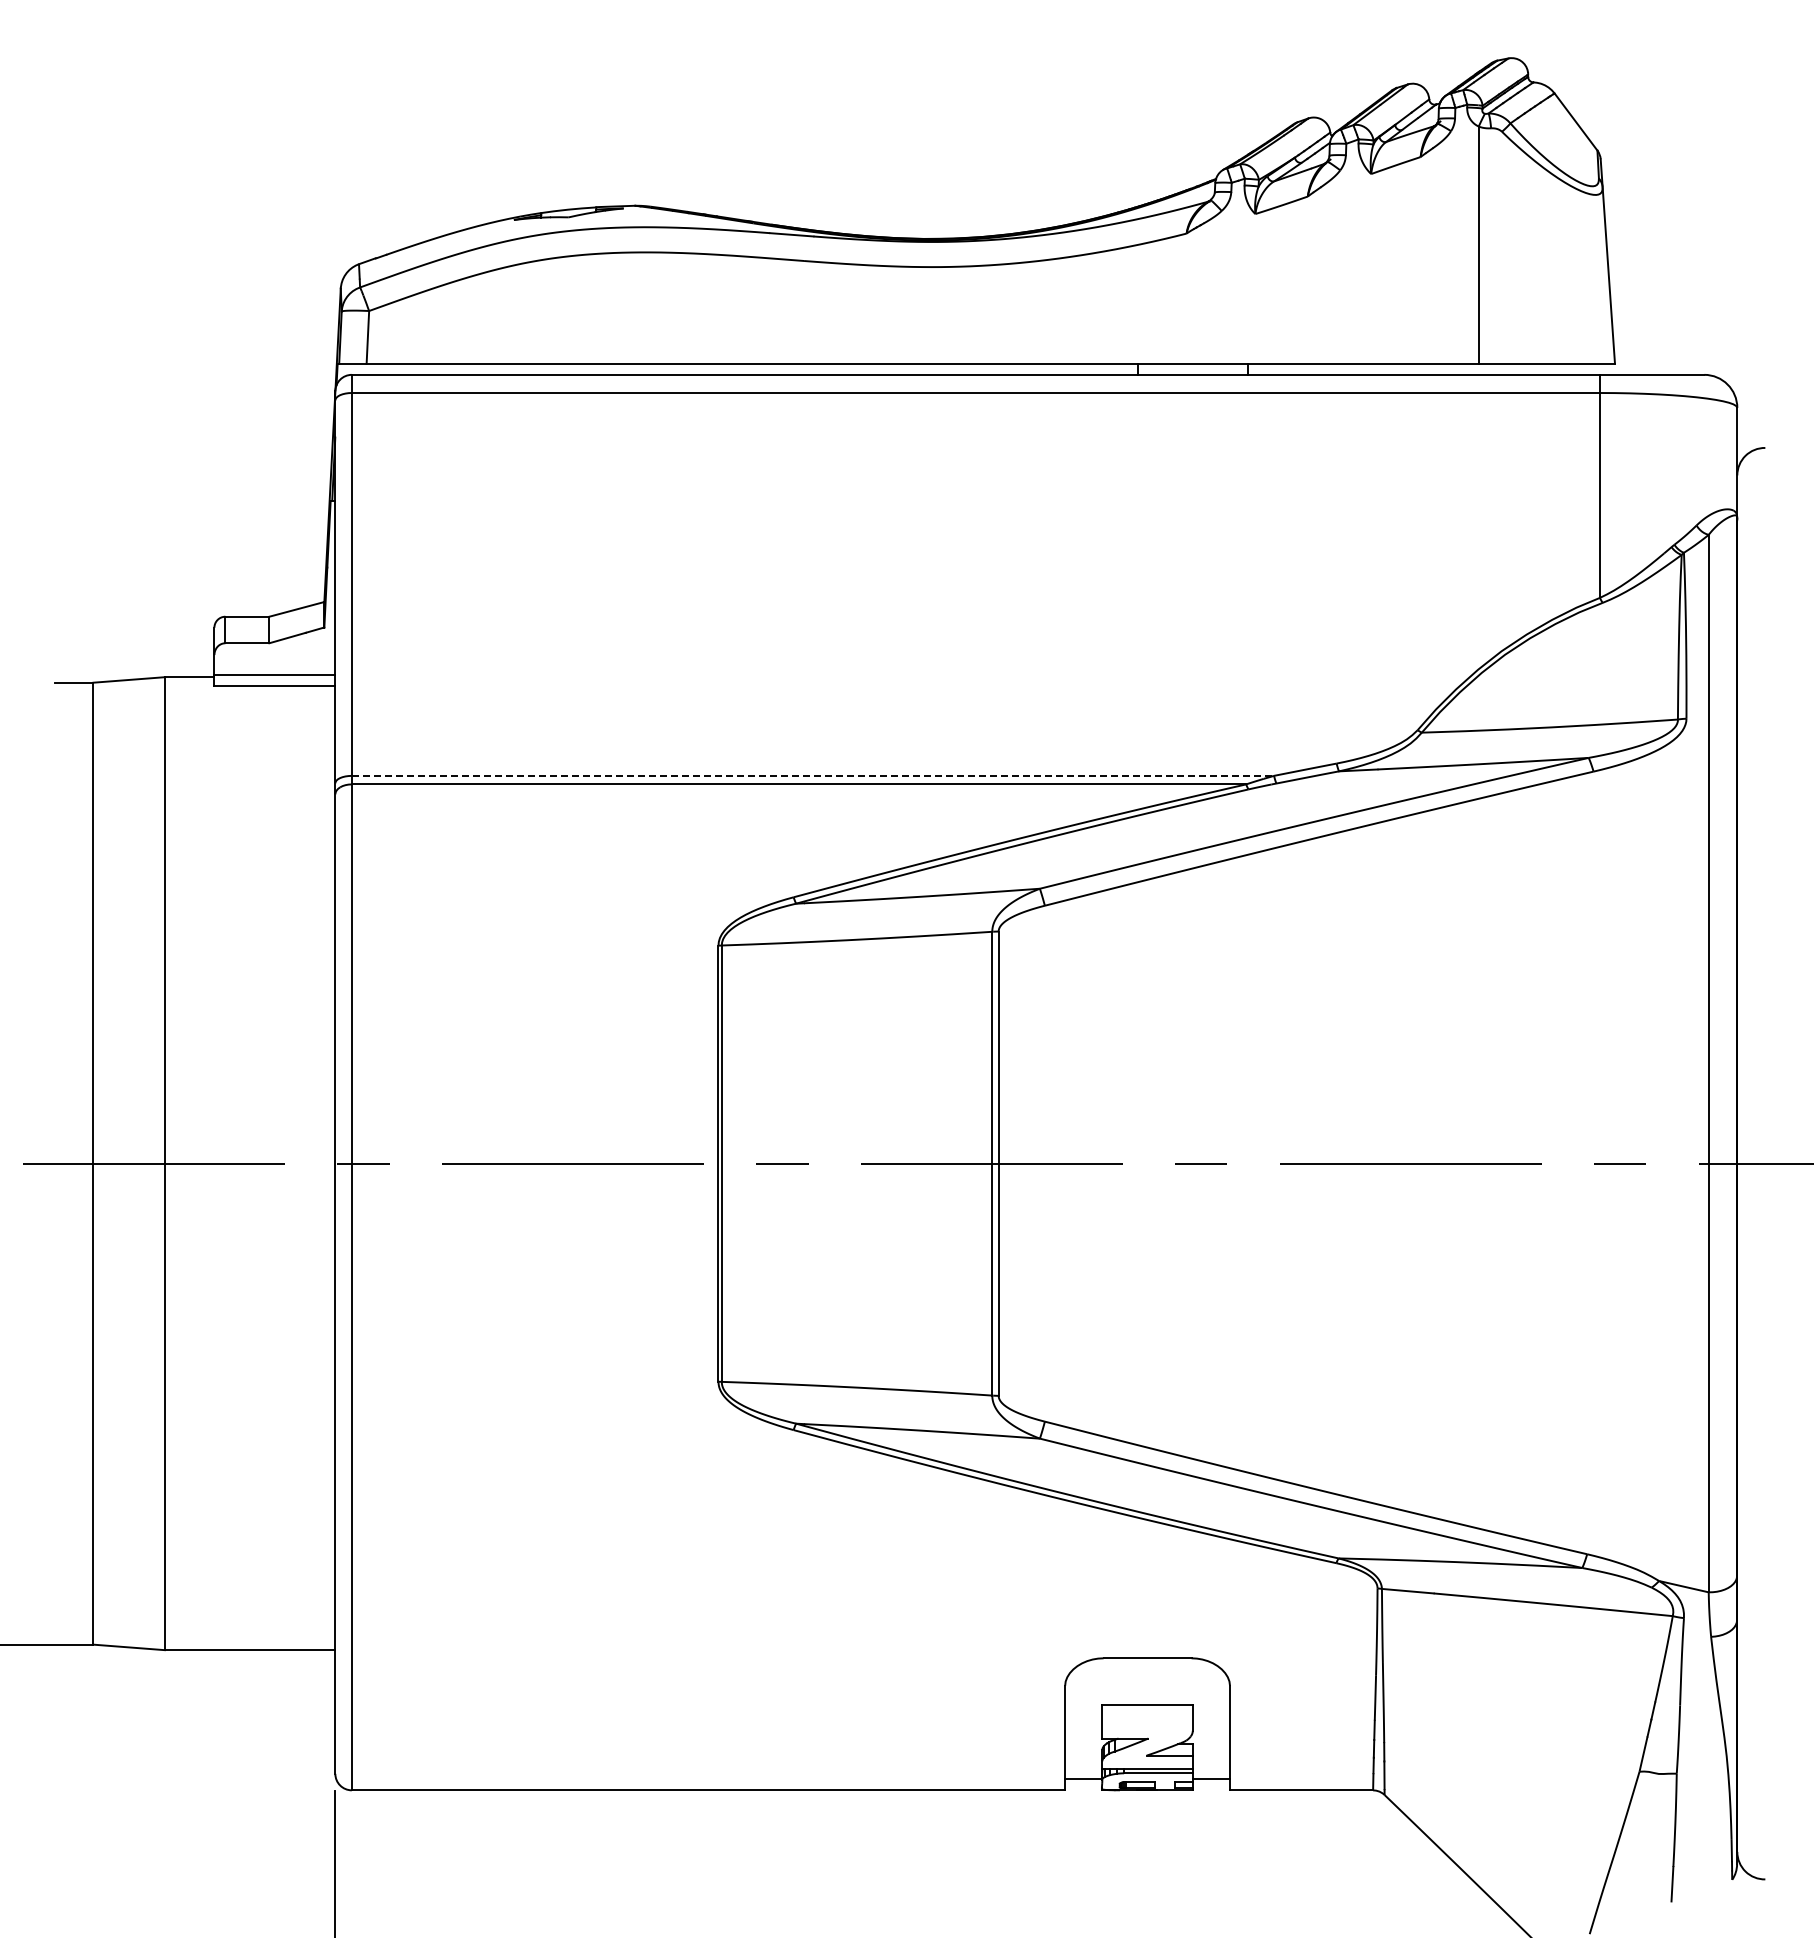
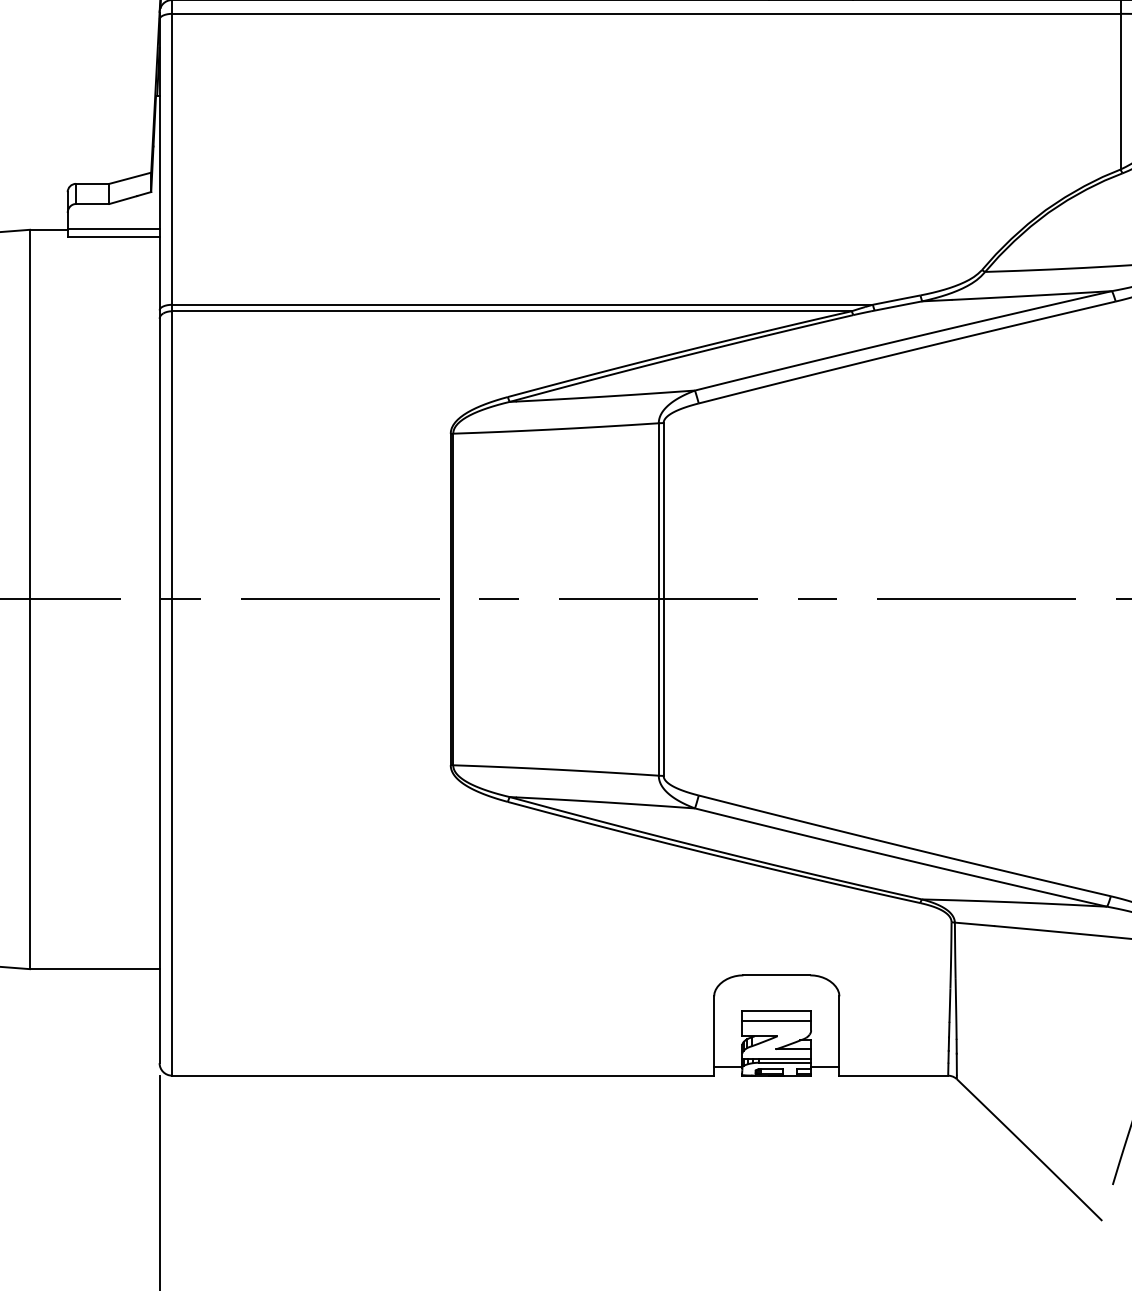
line: (813, 775) -> (522, 304), dashed -> solid
line: (1147, 1717) -> (776, 1020), added

